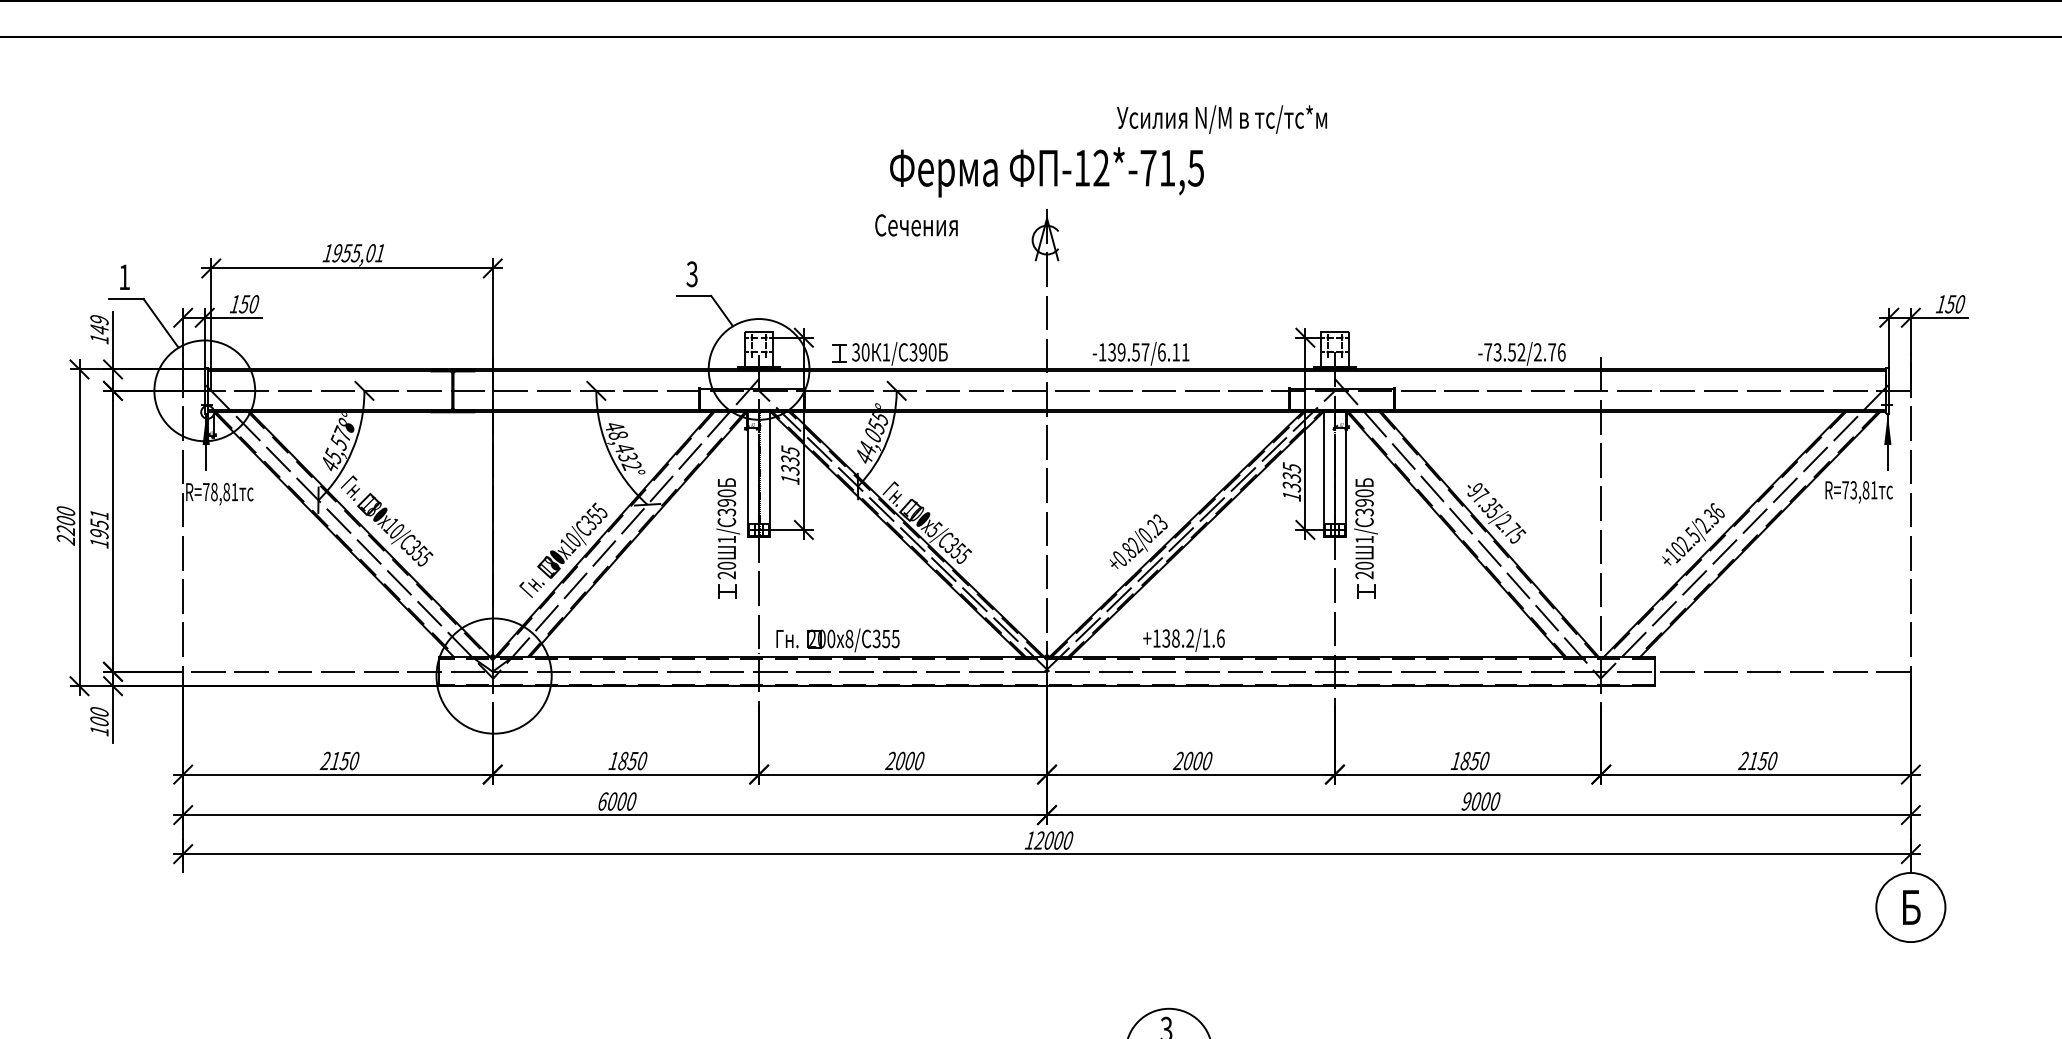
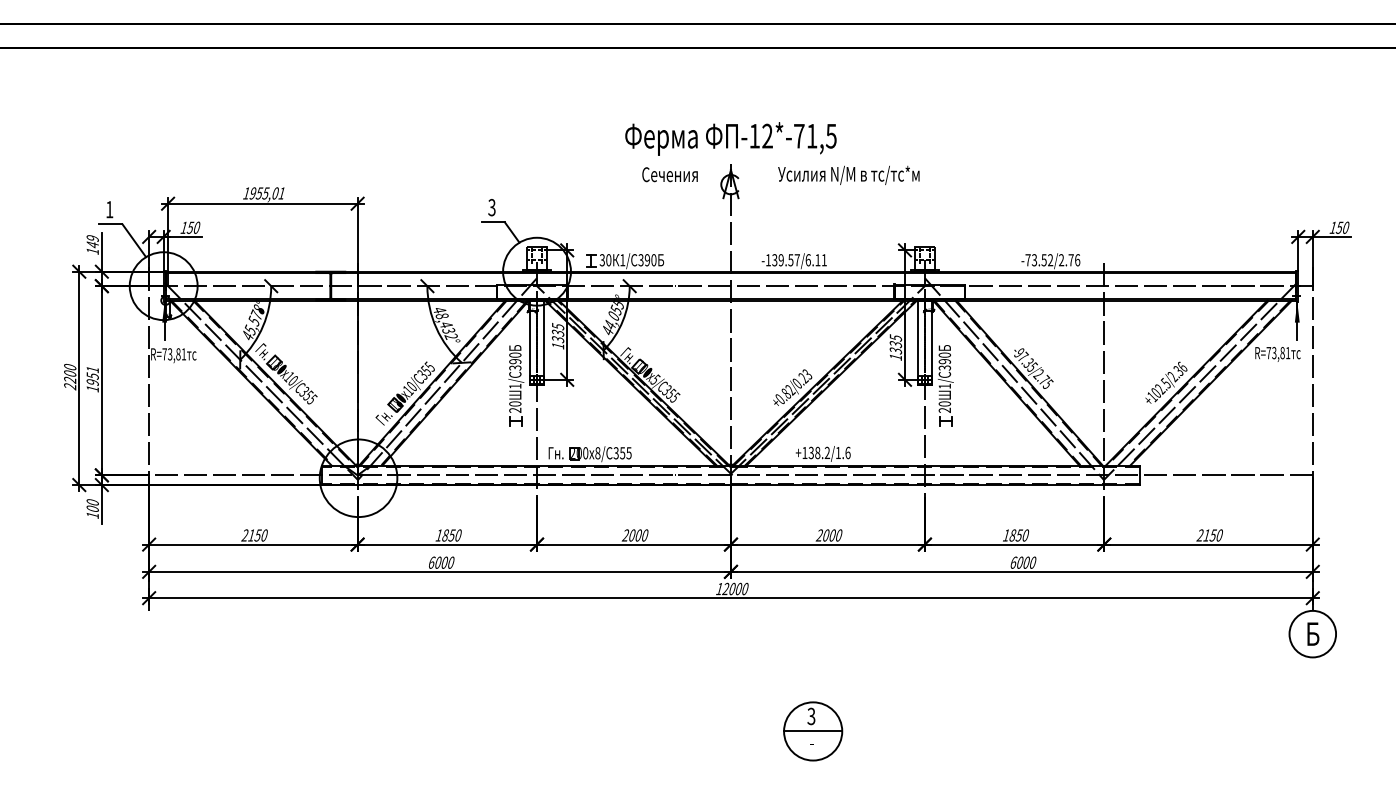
text: (1221, 118) -> (848, 174), moved
text: (915, 225) -> (669, 174), moved
text: (214, 492) -> (170, 354), R=78,81 -> R=73,81
text: (1466, 801) -> (1013, 562), 9000 -> 6000

